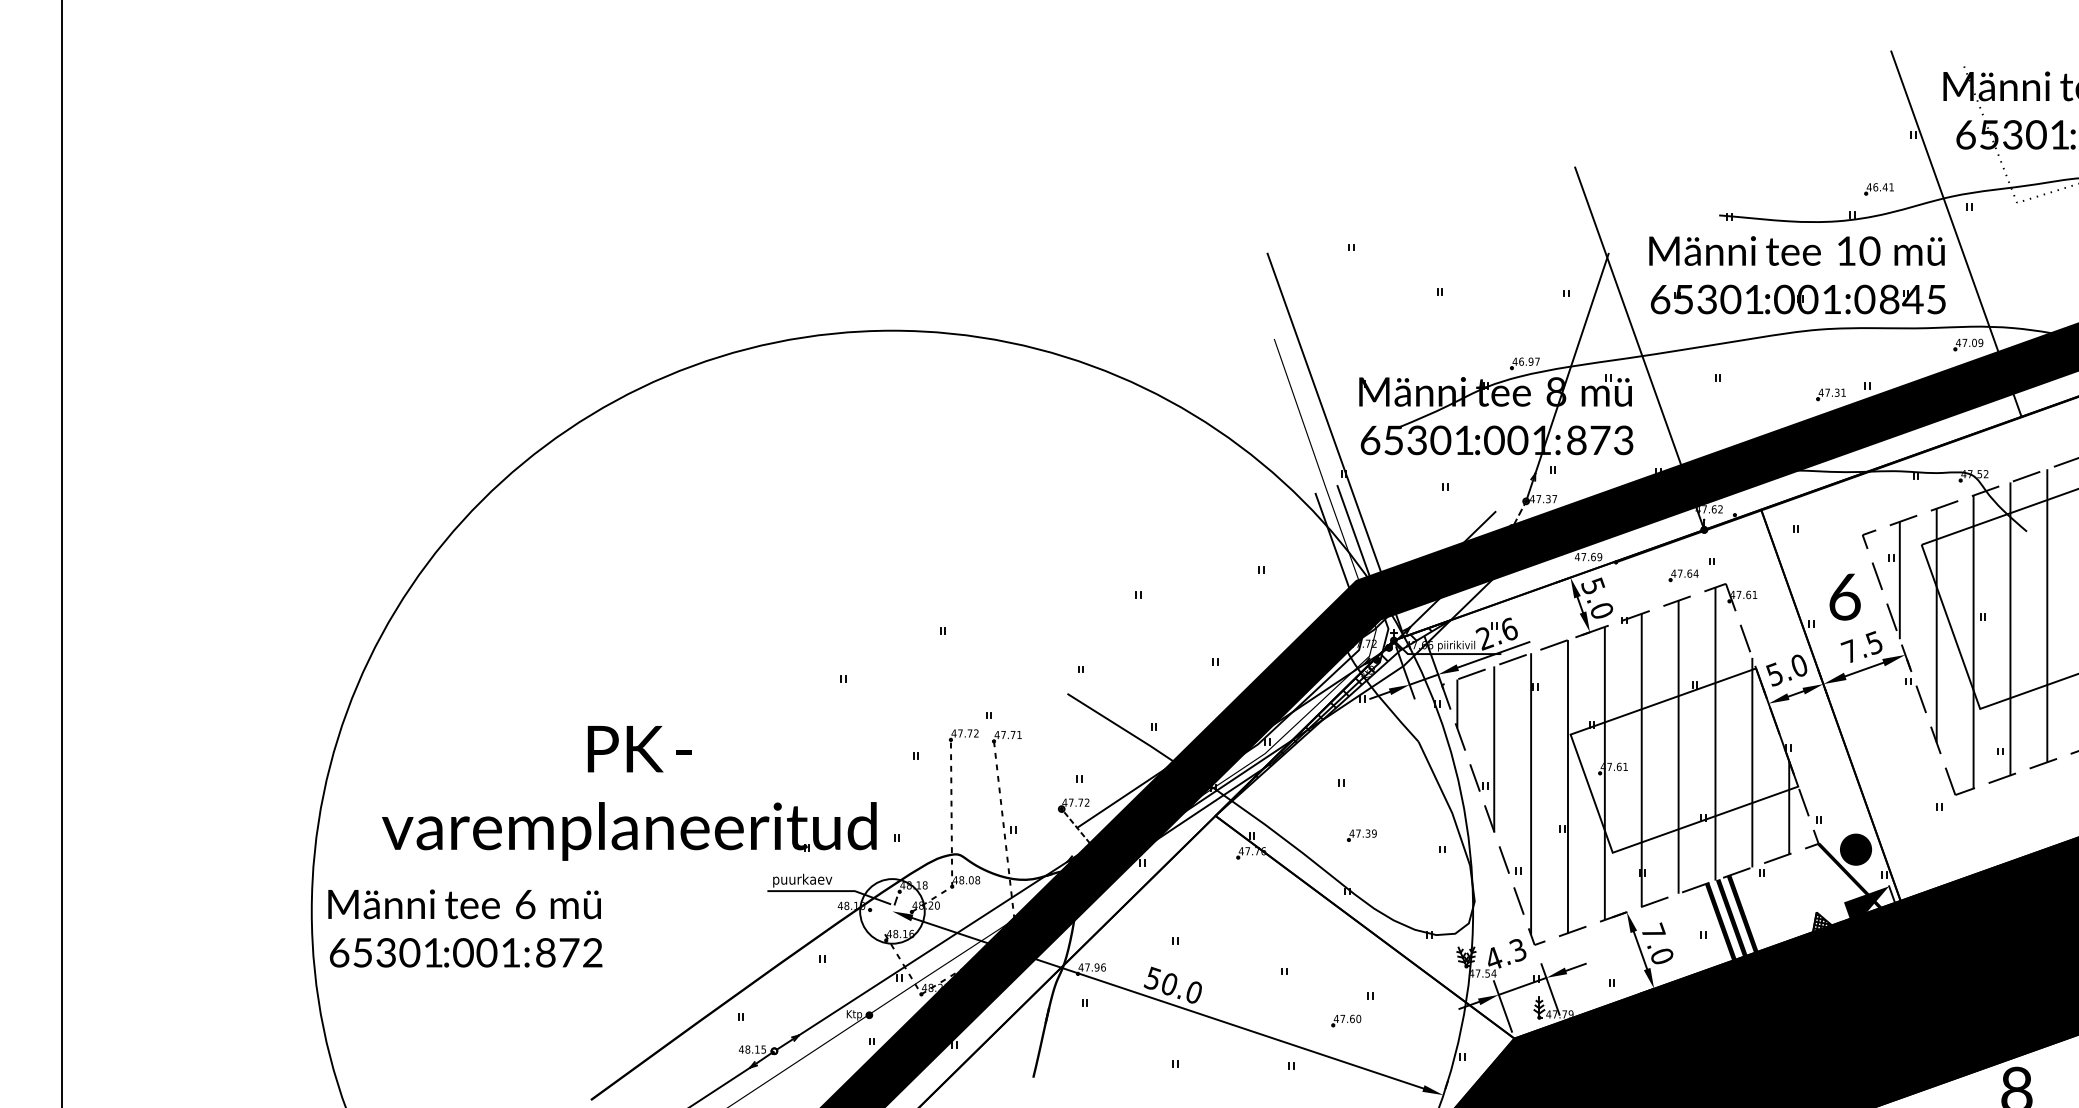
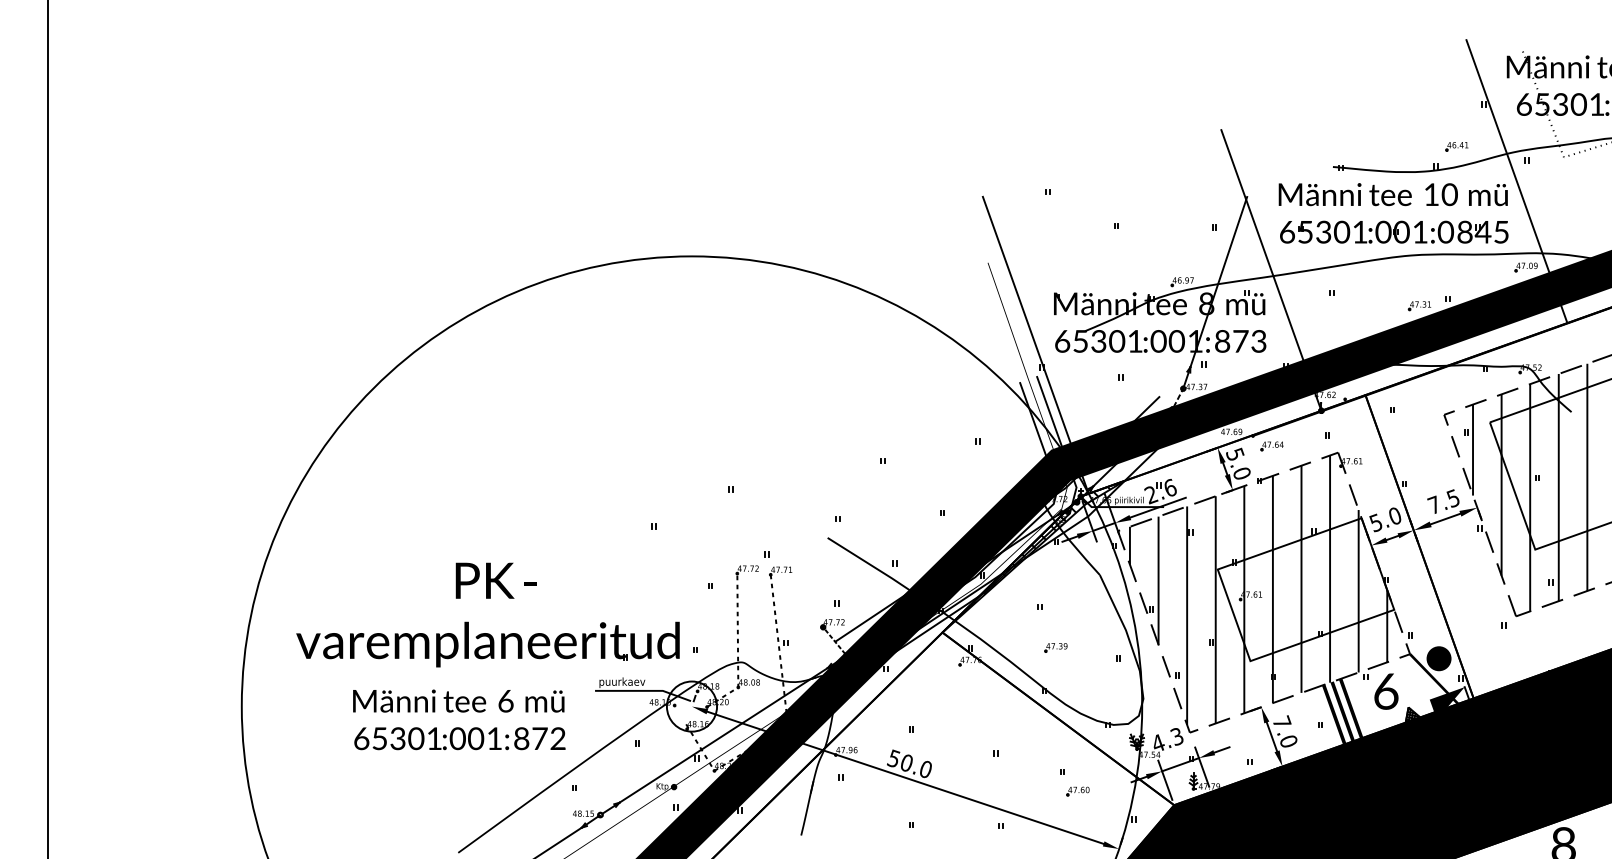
part: (1683, 575) -> (1271, 446), moved
text: (1844, 596) -> (1385, 691), moved
text: (465, 928) -> (459, 719), moved
part: (1346, 1020) -> (1078, 791), moved

